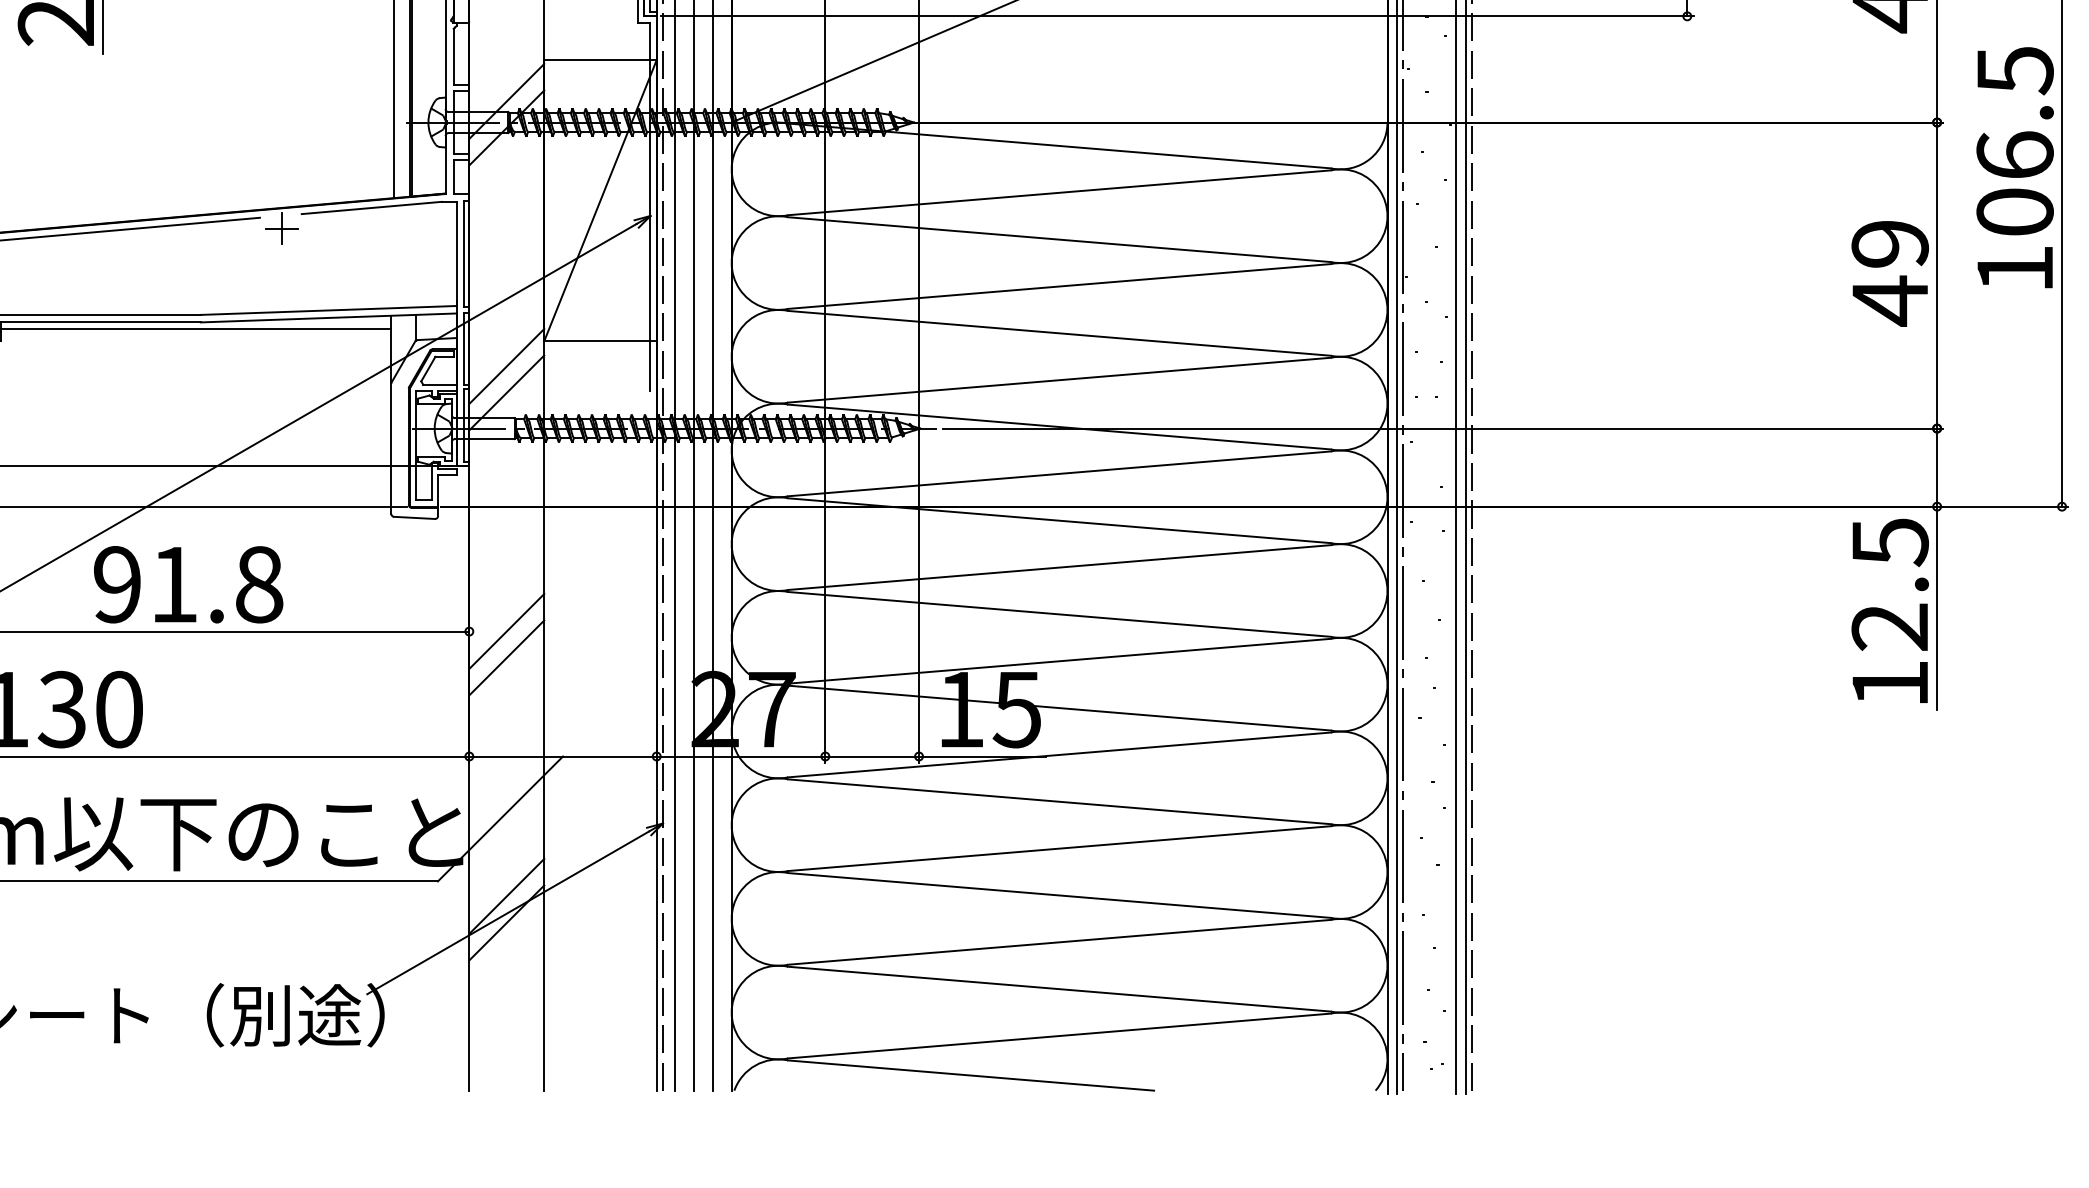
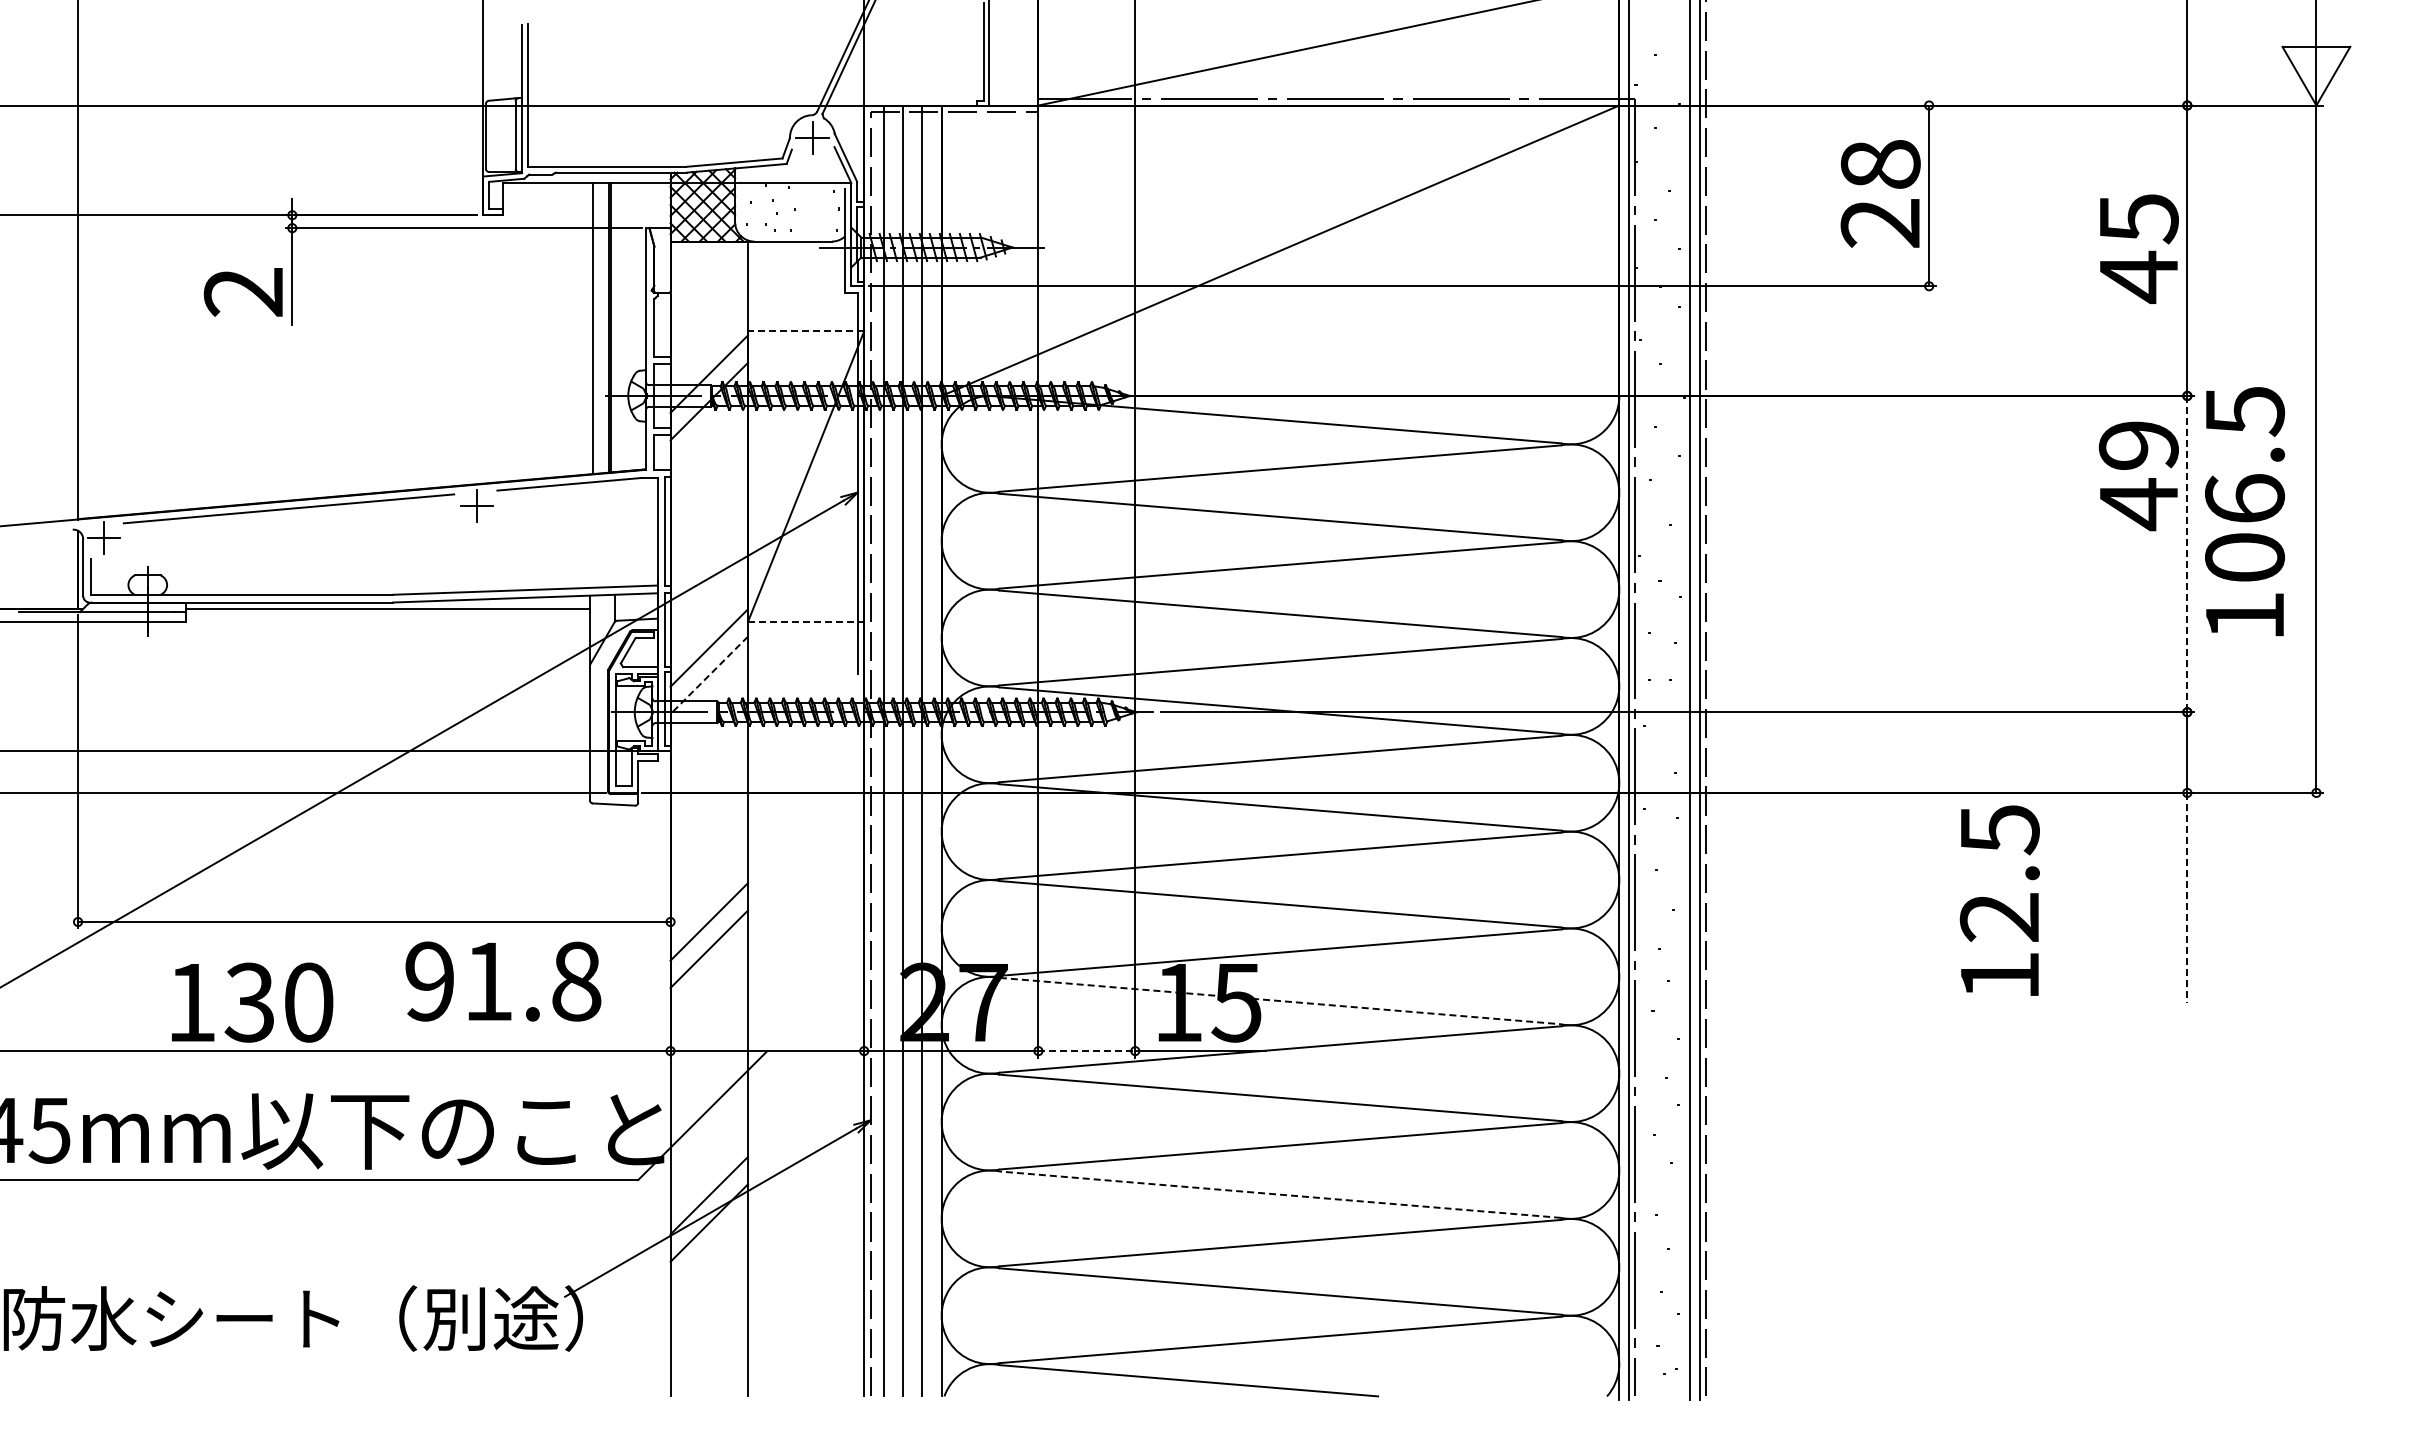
line: (599, 60) -> (805, 331), solid -> dashed
text: (2014, 167) -> (2244, 511), moved
text: (1889, 274) -> (2138, 476), moved
line: (1937, 275) -> (2187, 554), solid -> dashed
line: (600, 340) -> (806, 621), solid -> dashed
line: (507, 393) -> (709, 675), solid -> dashed
text: (188, 584) -> (503, 981), moved
line: (1937, 608) -> (2187, 898), solid -> dashed
text: (1889, 610) -> (1999, 900), moved
line: (1059, 708) -> (1280, 1001), solid -> dashed
line: (872, 756) -> (1087, 1051), solid -> dashed
line: (1059, 895) -> (1280, 1194), solid -> dashed

